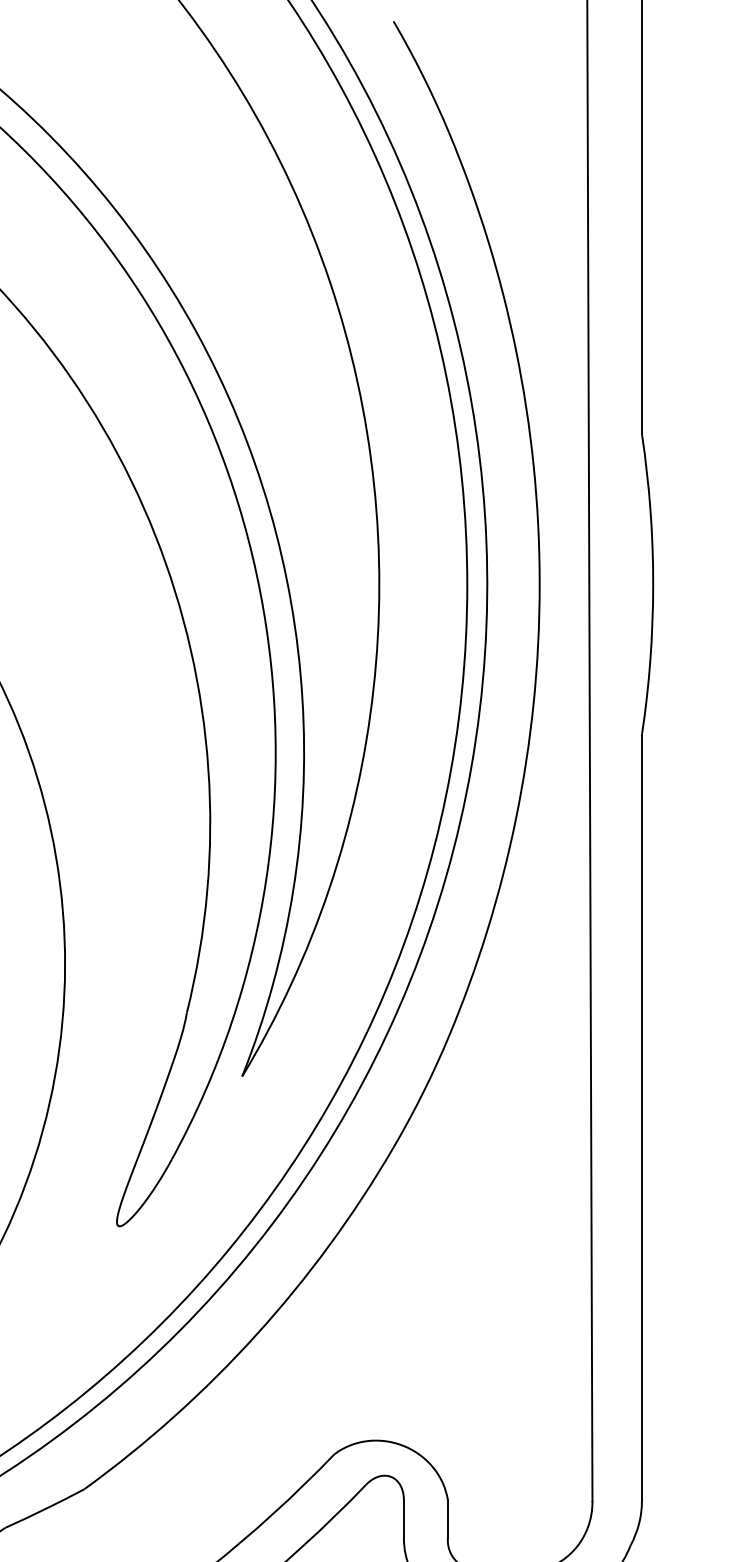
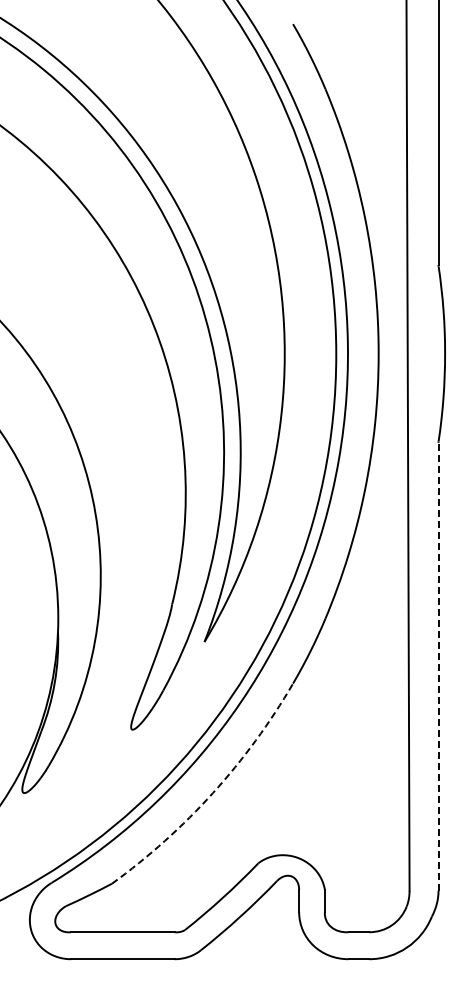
line: (641, 1118) -> (438, 666), solid -> dashed
arc: (255, 1335) -> (212, 793), solid -> dashed

